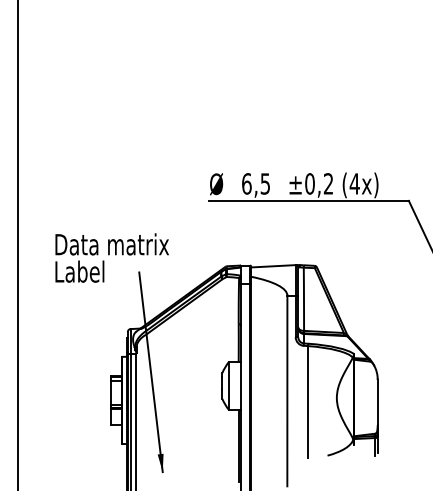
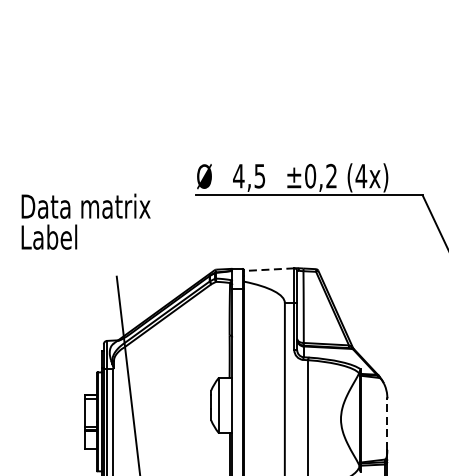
text: (246, 183) -> (238, 175), 6,5 -> 4,5
text: (111, 257) -> (85, 221), moved
line: (273, 266) -> (269, 269), solid -> dashed
line: (377, 402) -> (387, 424), solid -> dashed

